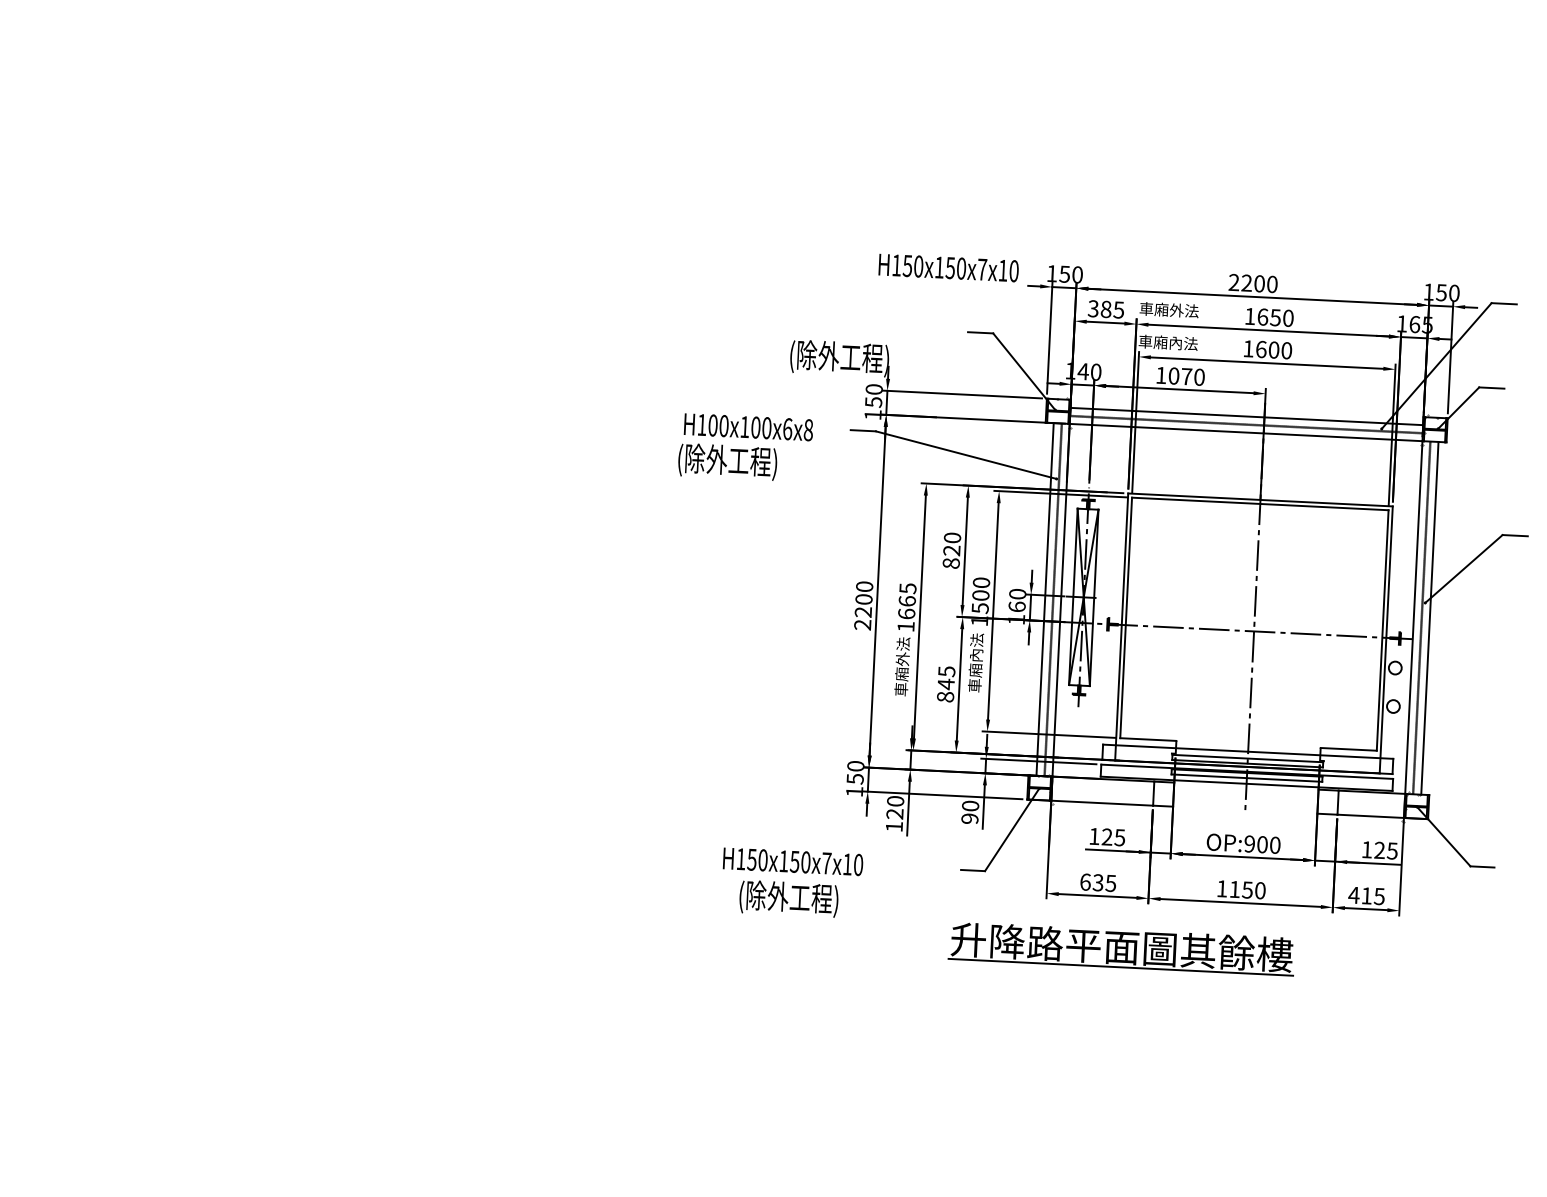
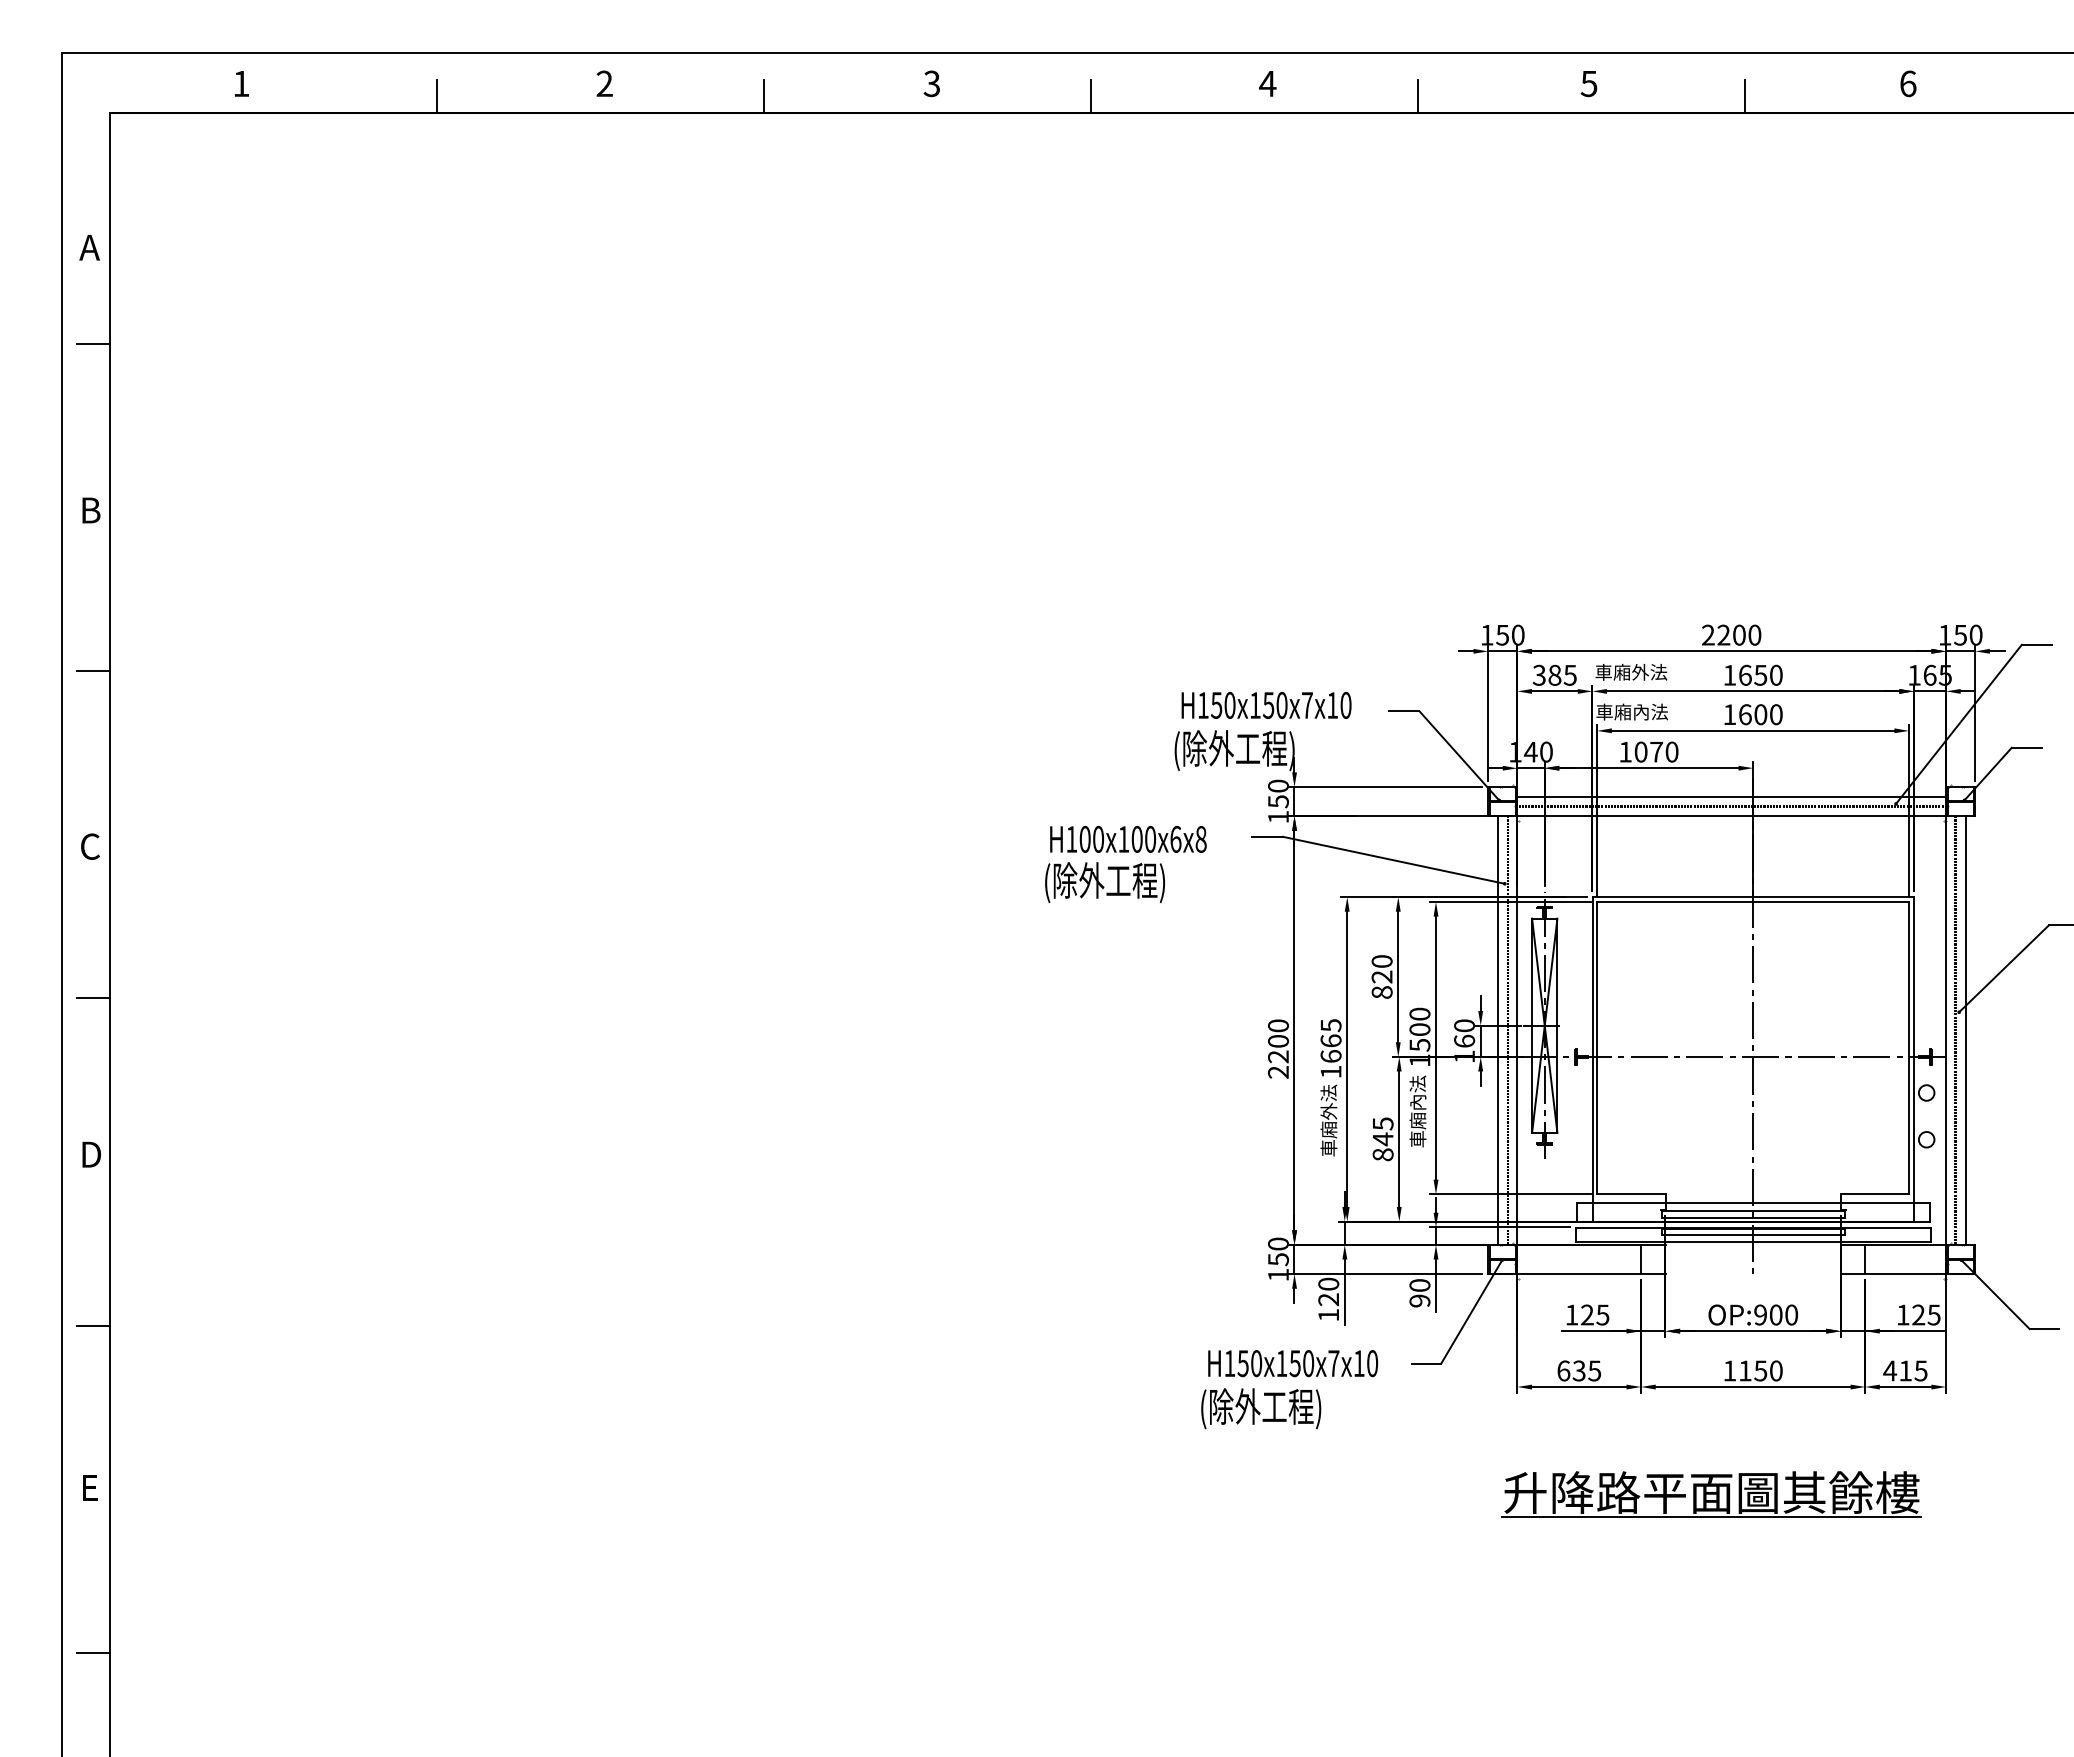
text: (948, 268) -> (1266, 705), moved
text: (793, 861) -> (1293, 1363), moved
text: (789, 898) -> (1261, 1408), moved
part: (1121, 948) -> (1711, 1494), moved

